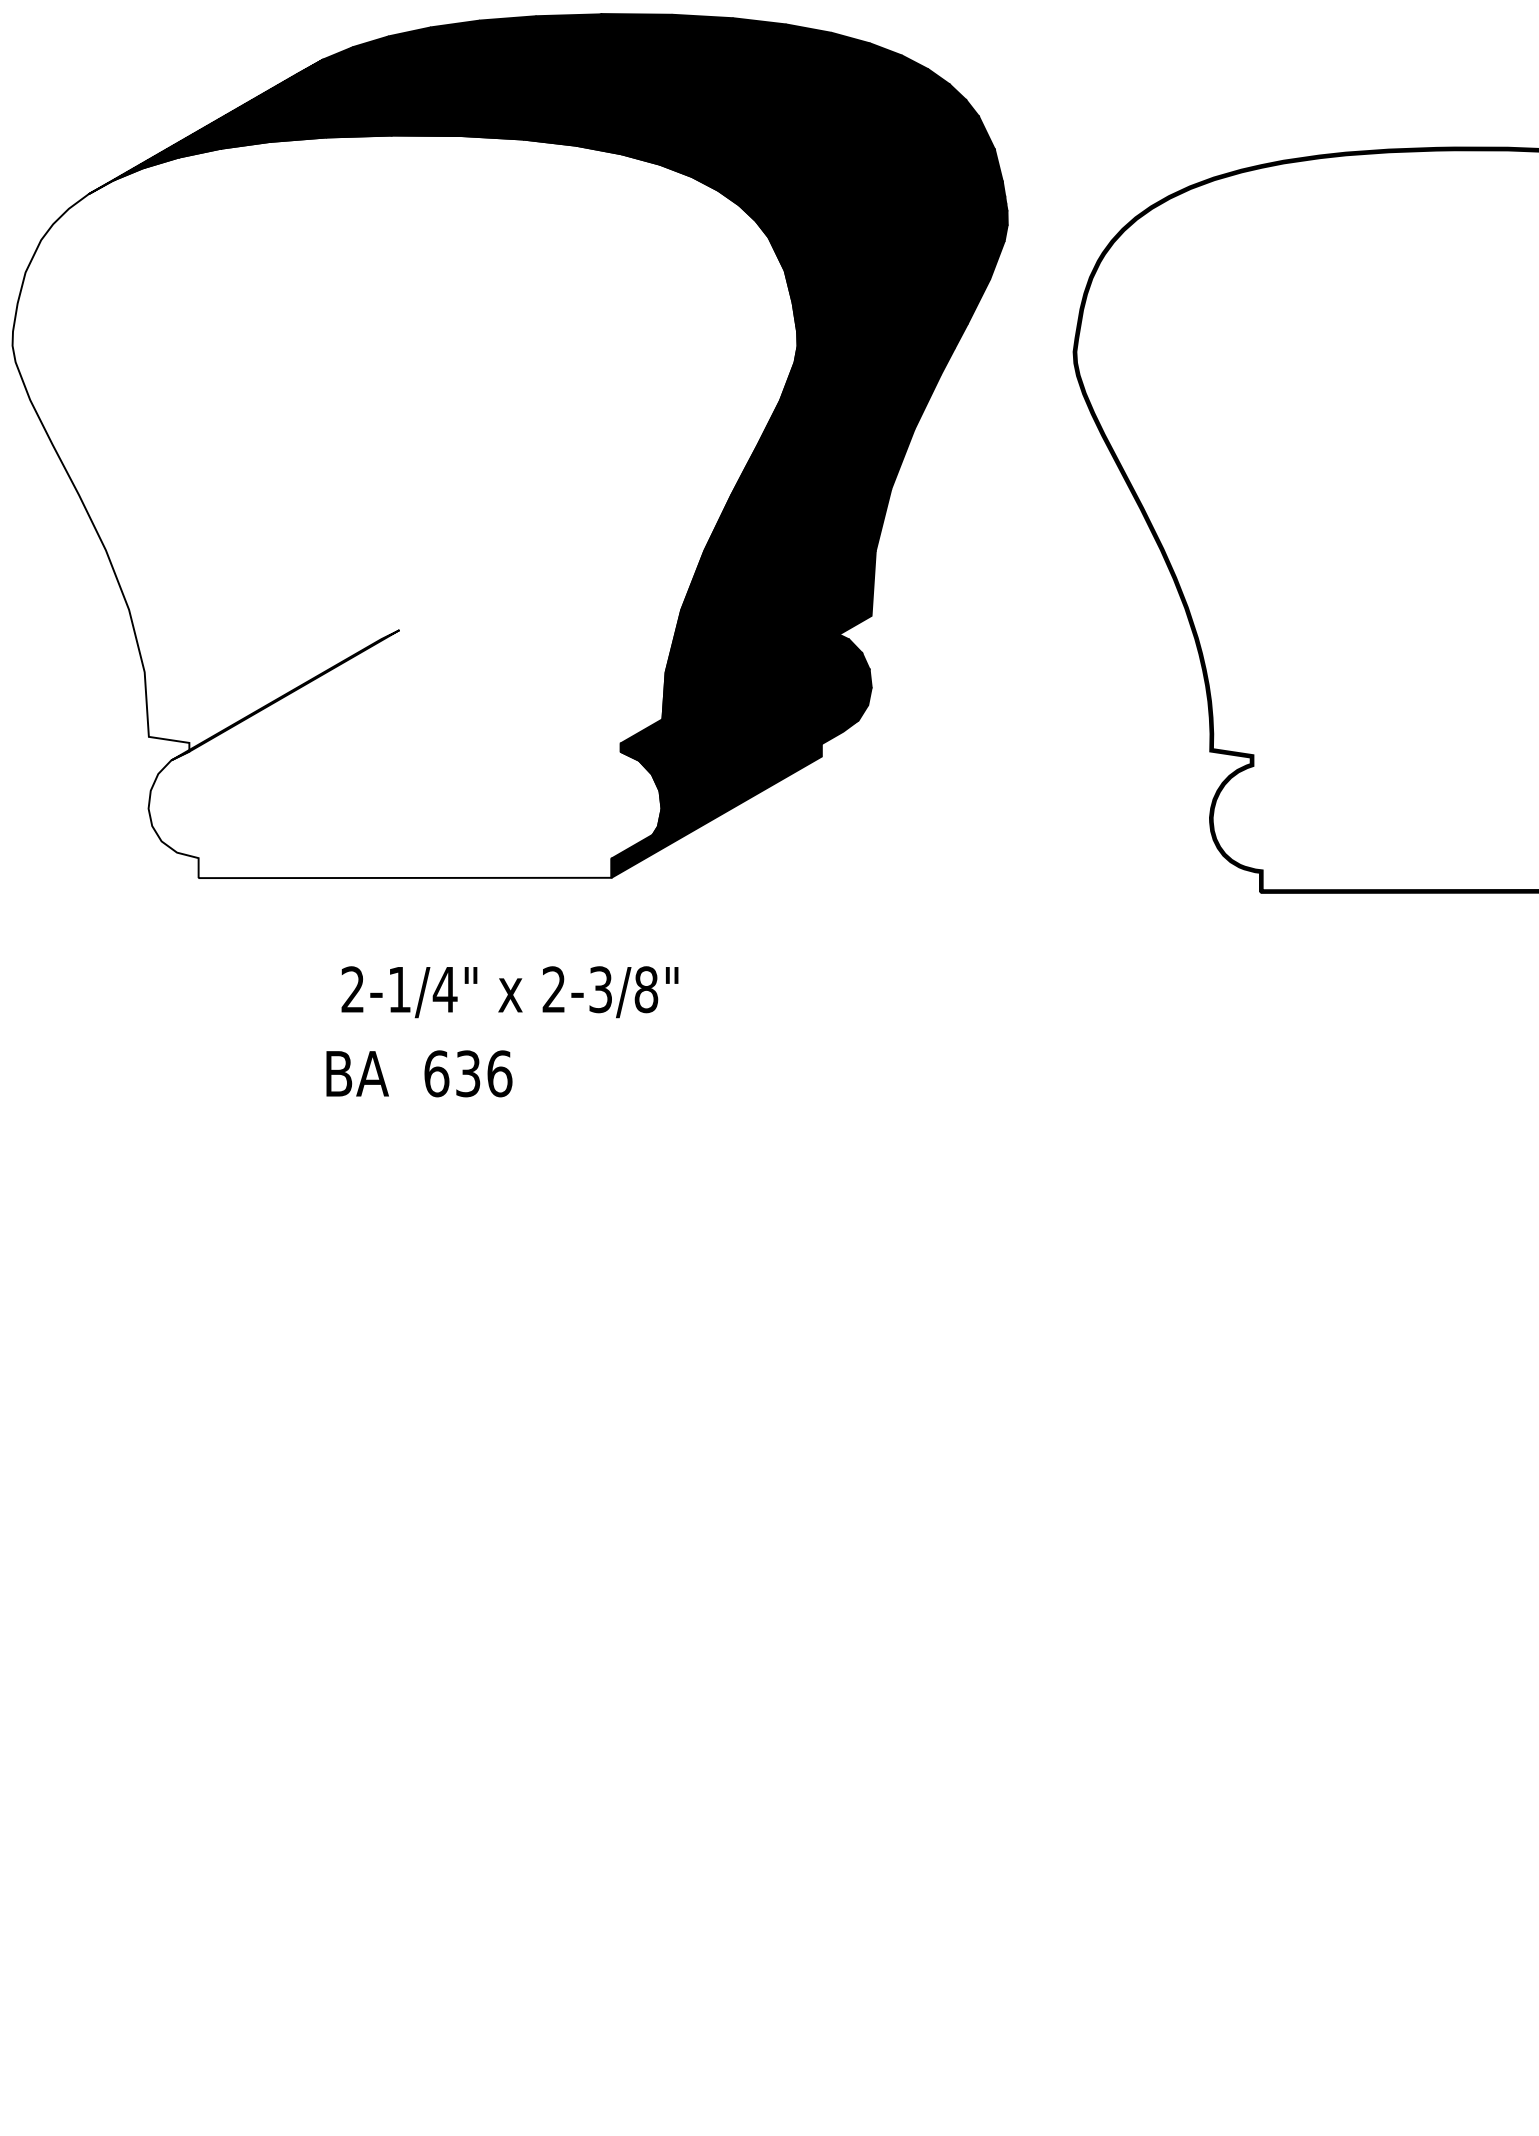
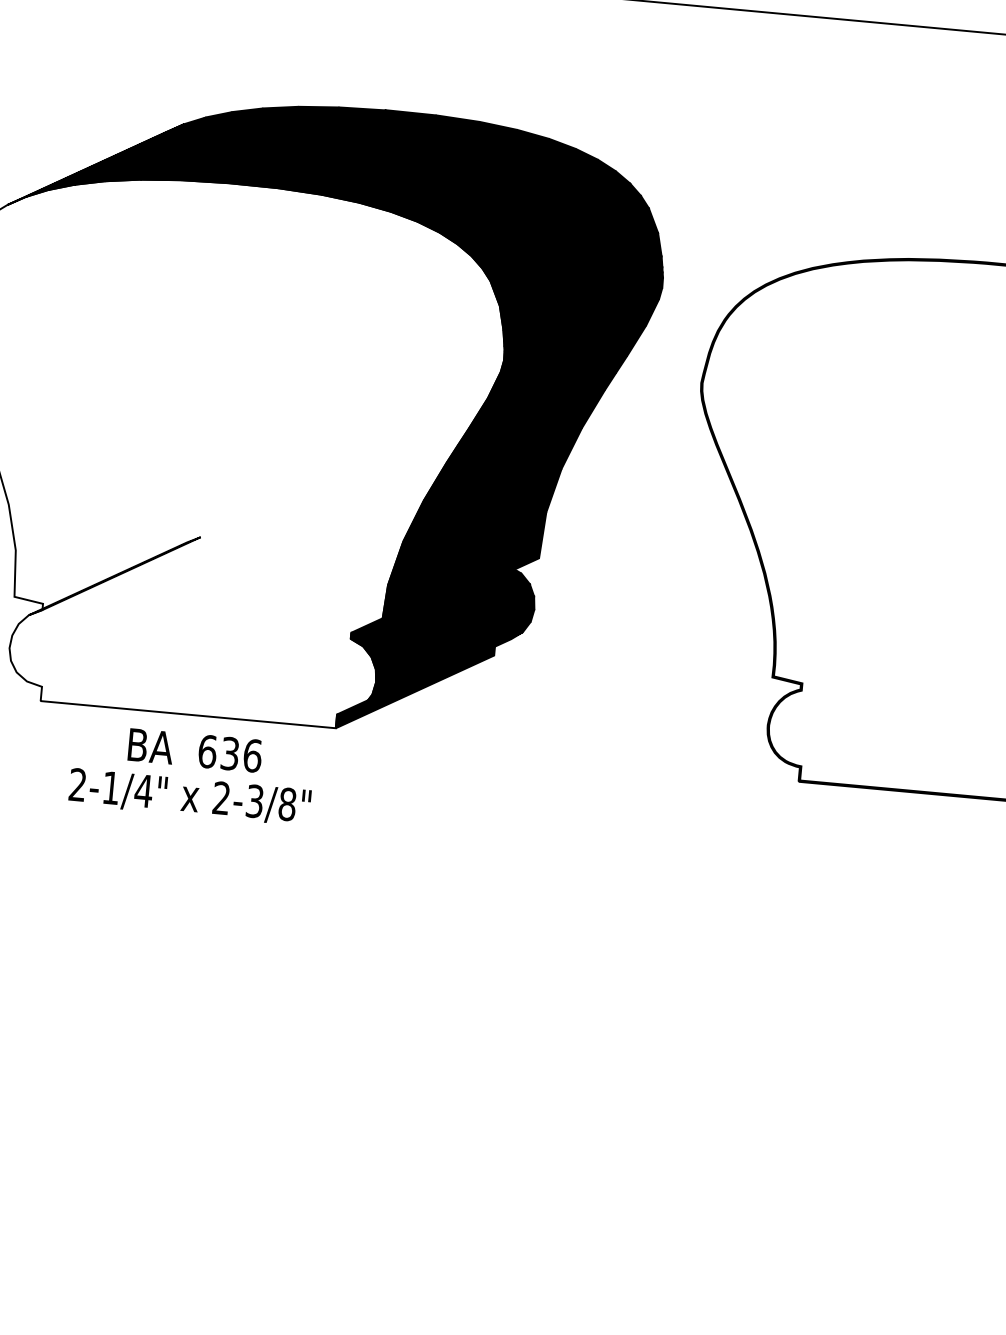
text: (509, 992) -> (189, 797), moved
text: (419, 1073) -> (195, 750), moved

